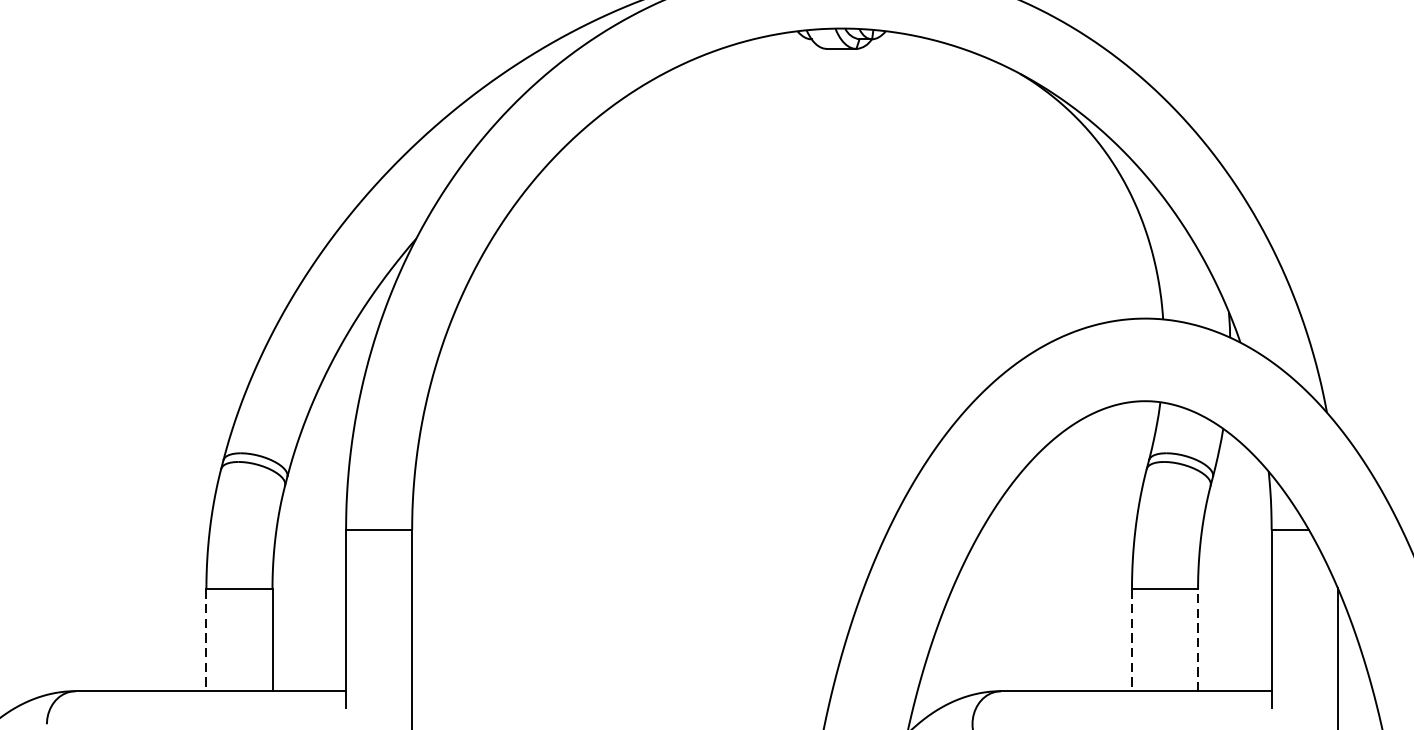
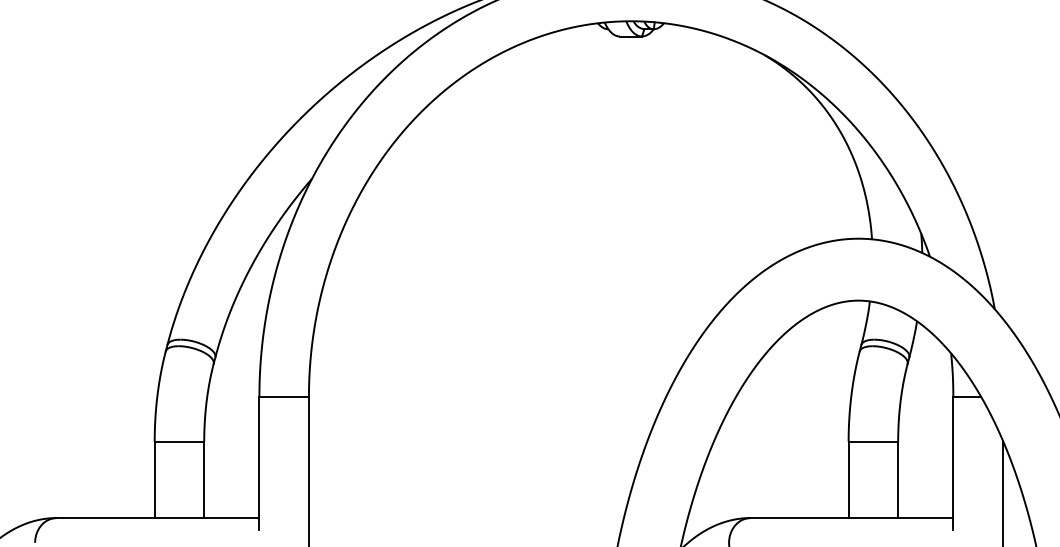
line: (1198, 639) -> (898, 479), dashed -> solid
line: (206, 641) -> (154, 480), dashed -> solid
line: (1131, 641) -> (848, 480), dashed -> solid

